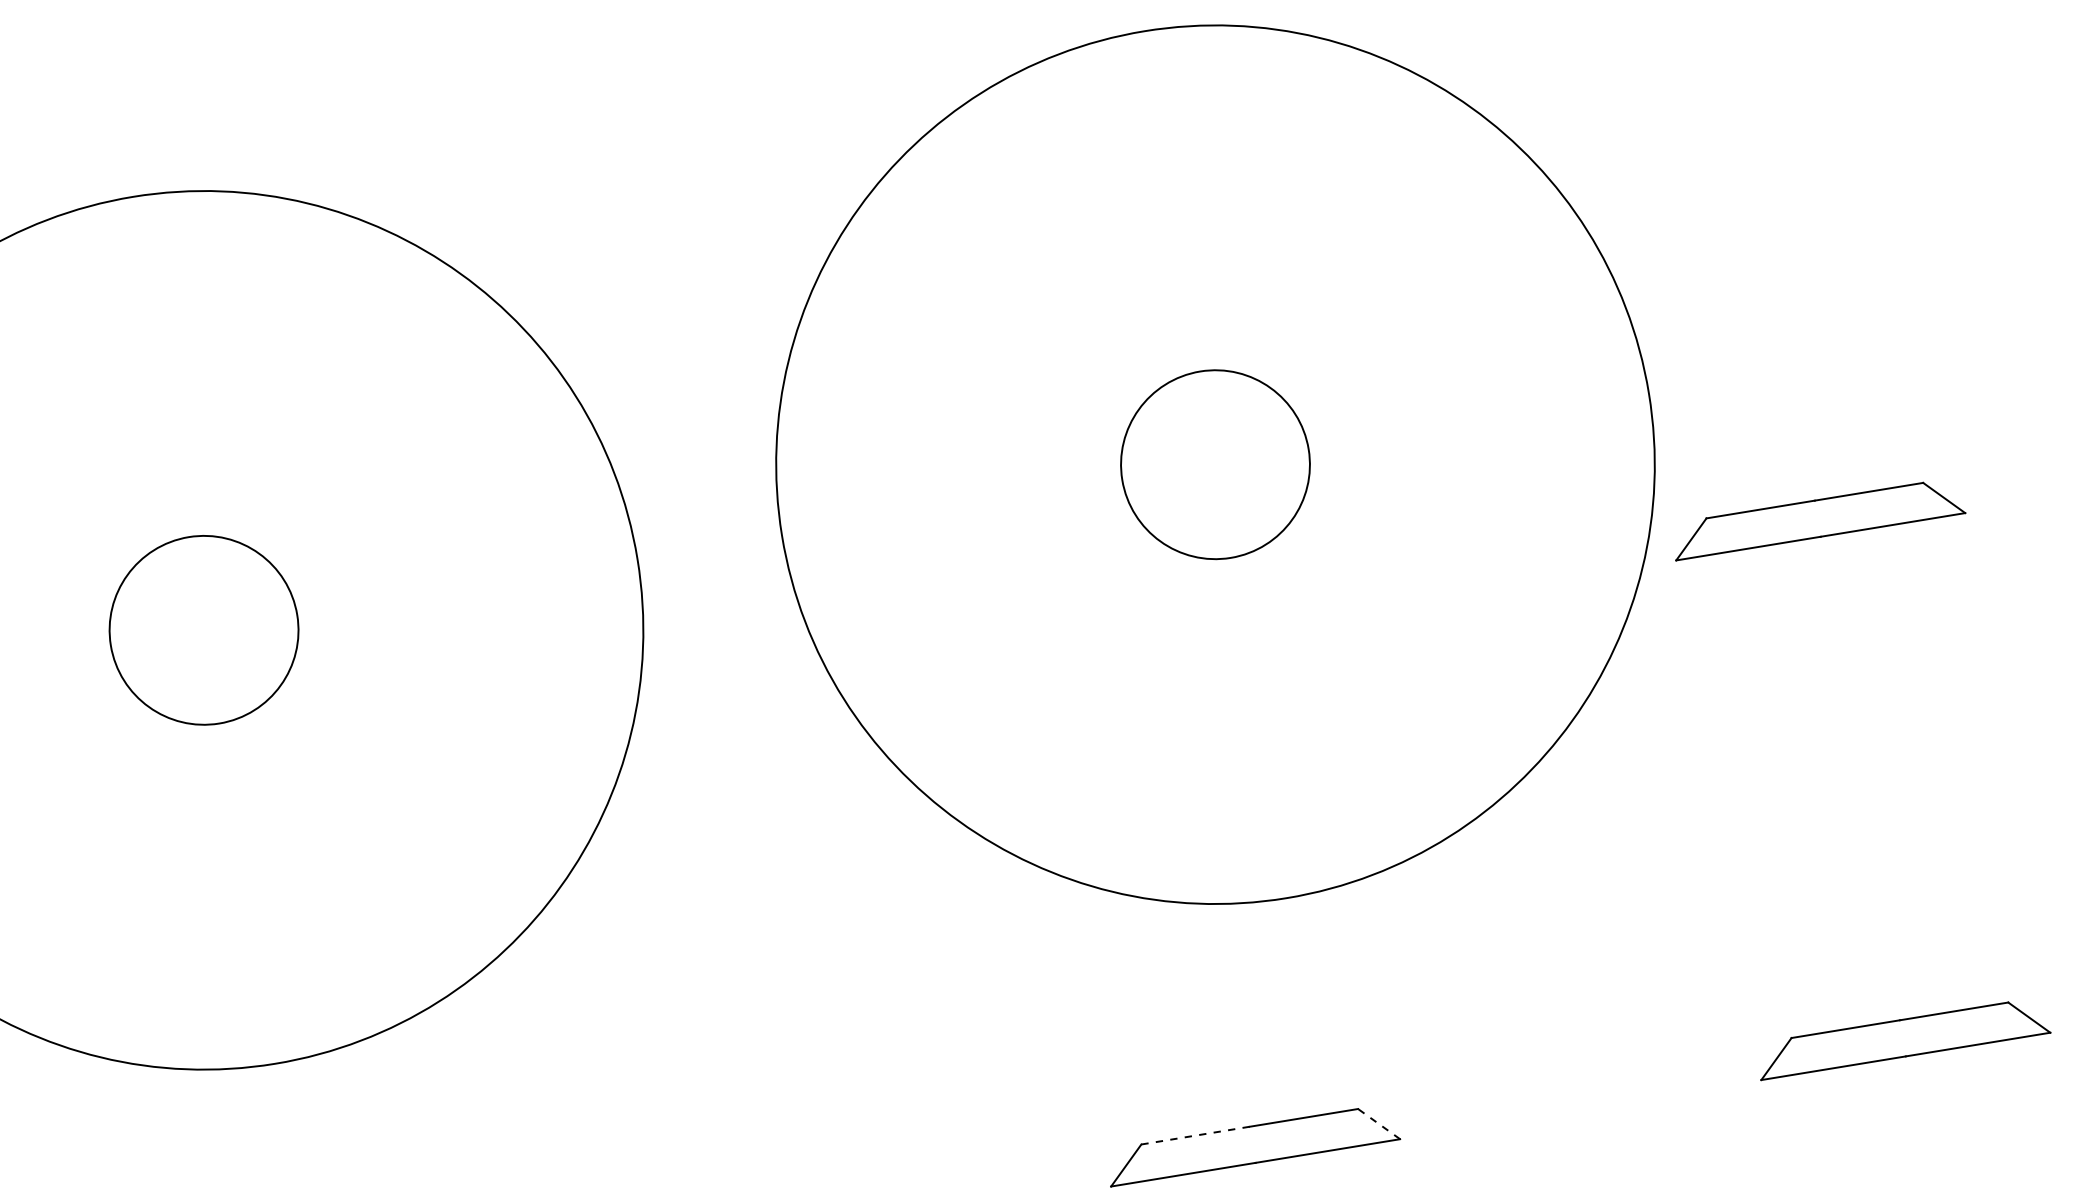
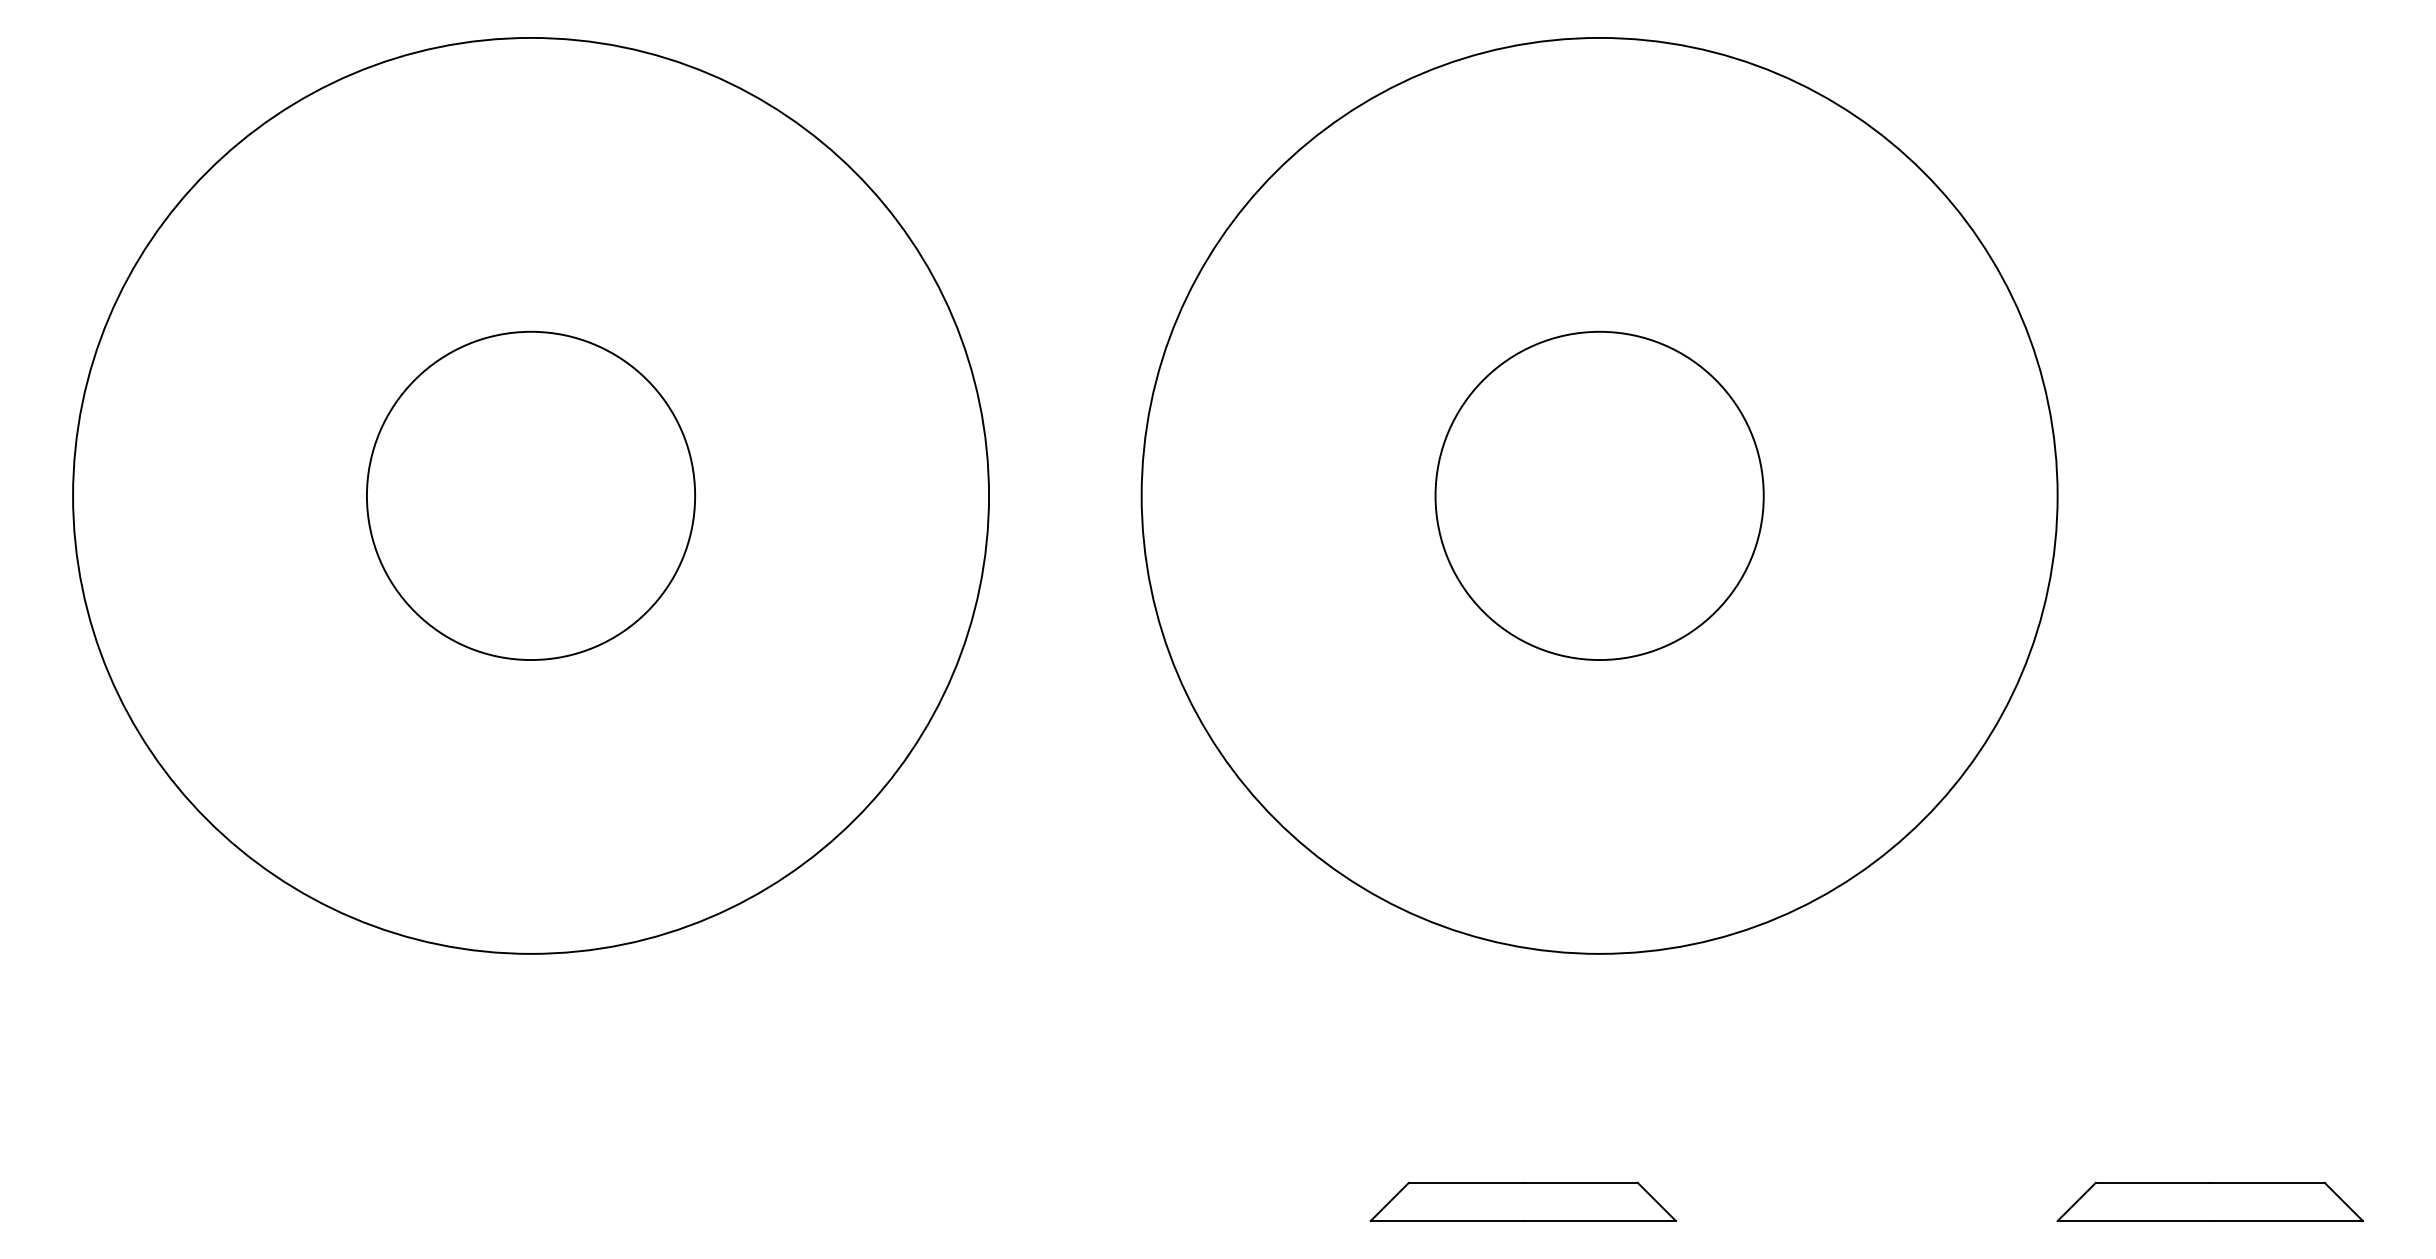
circle: (1215, 464) -> (1599, 495), size x1.67
part: (1816, 518) -> (2209, 652), removed
circle: (203, 630) -> (530, 495), size x1.67
line: (1378, 1123) -> (1656, 1201), dashed -> solid
line: (1195, 1135) -> (1466, 1182), dashed -> solid

